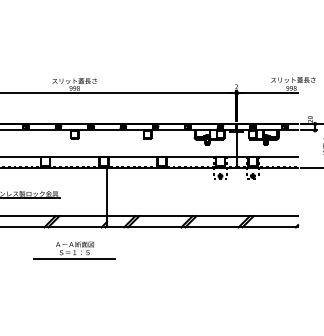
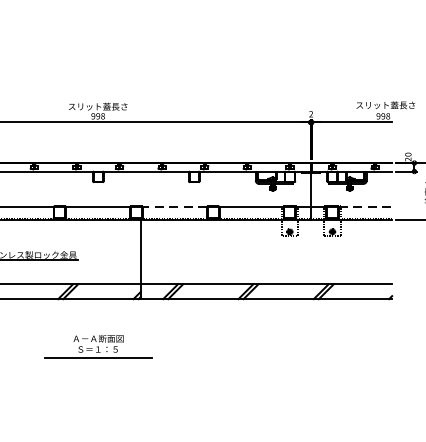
line: (133, 157) -> (175, 207), solid -> dashed
line: (278, 157) -> (366, 207), solid -> dashed
part: (74, 250) -> (97, 346), moved

